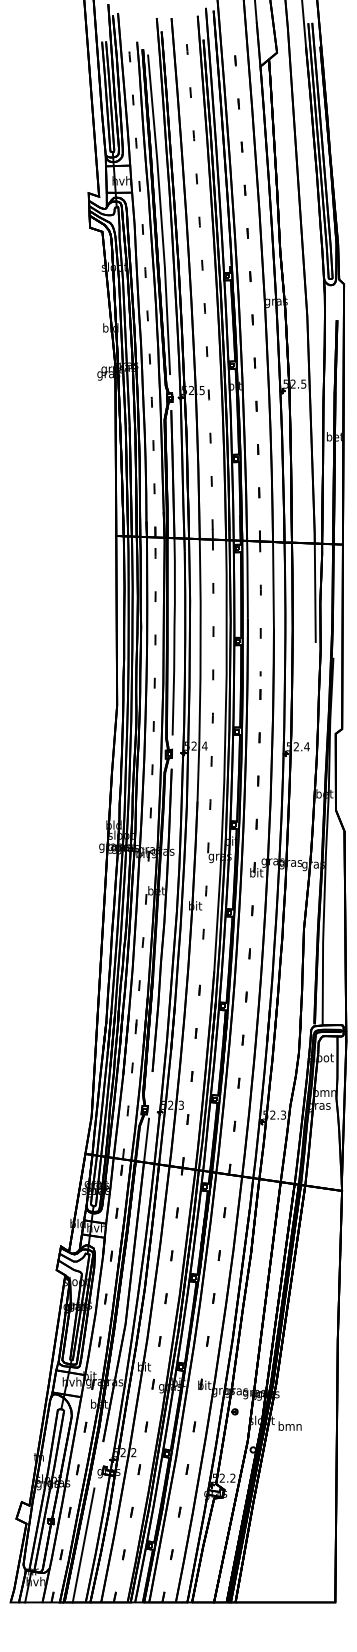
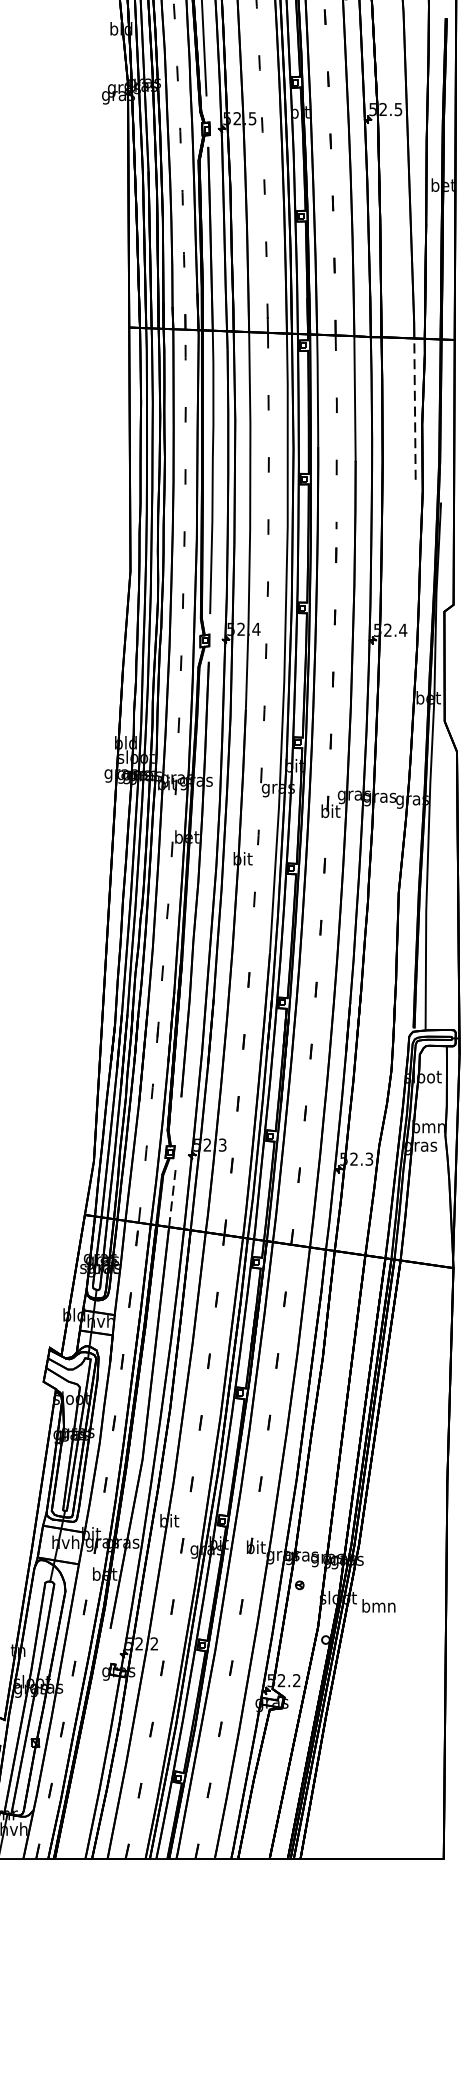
line: (315, 592) -> (415, 408), solid -> dashed
line: (146, 1140) -> (172, 1195), solid -> dashed
line: (83, 1545) -> (82, 1777), removed

